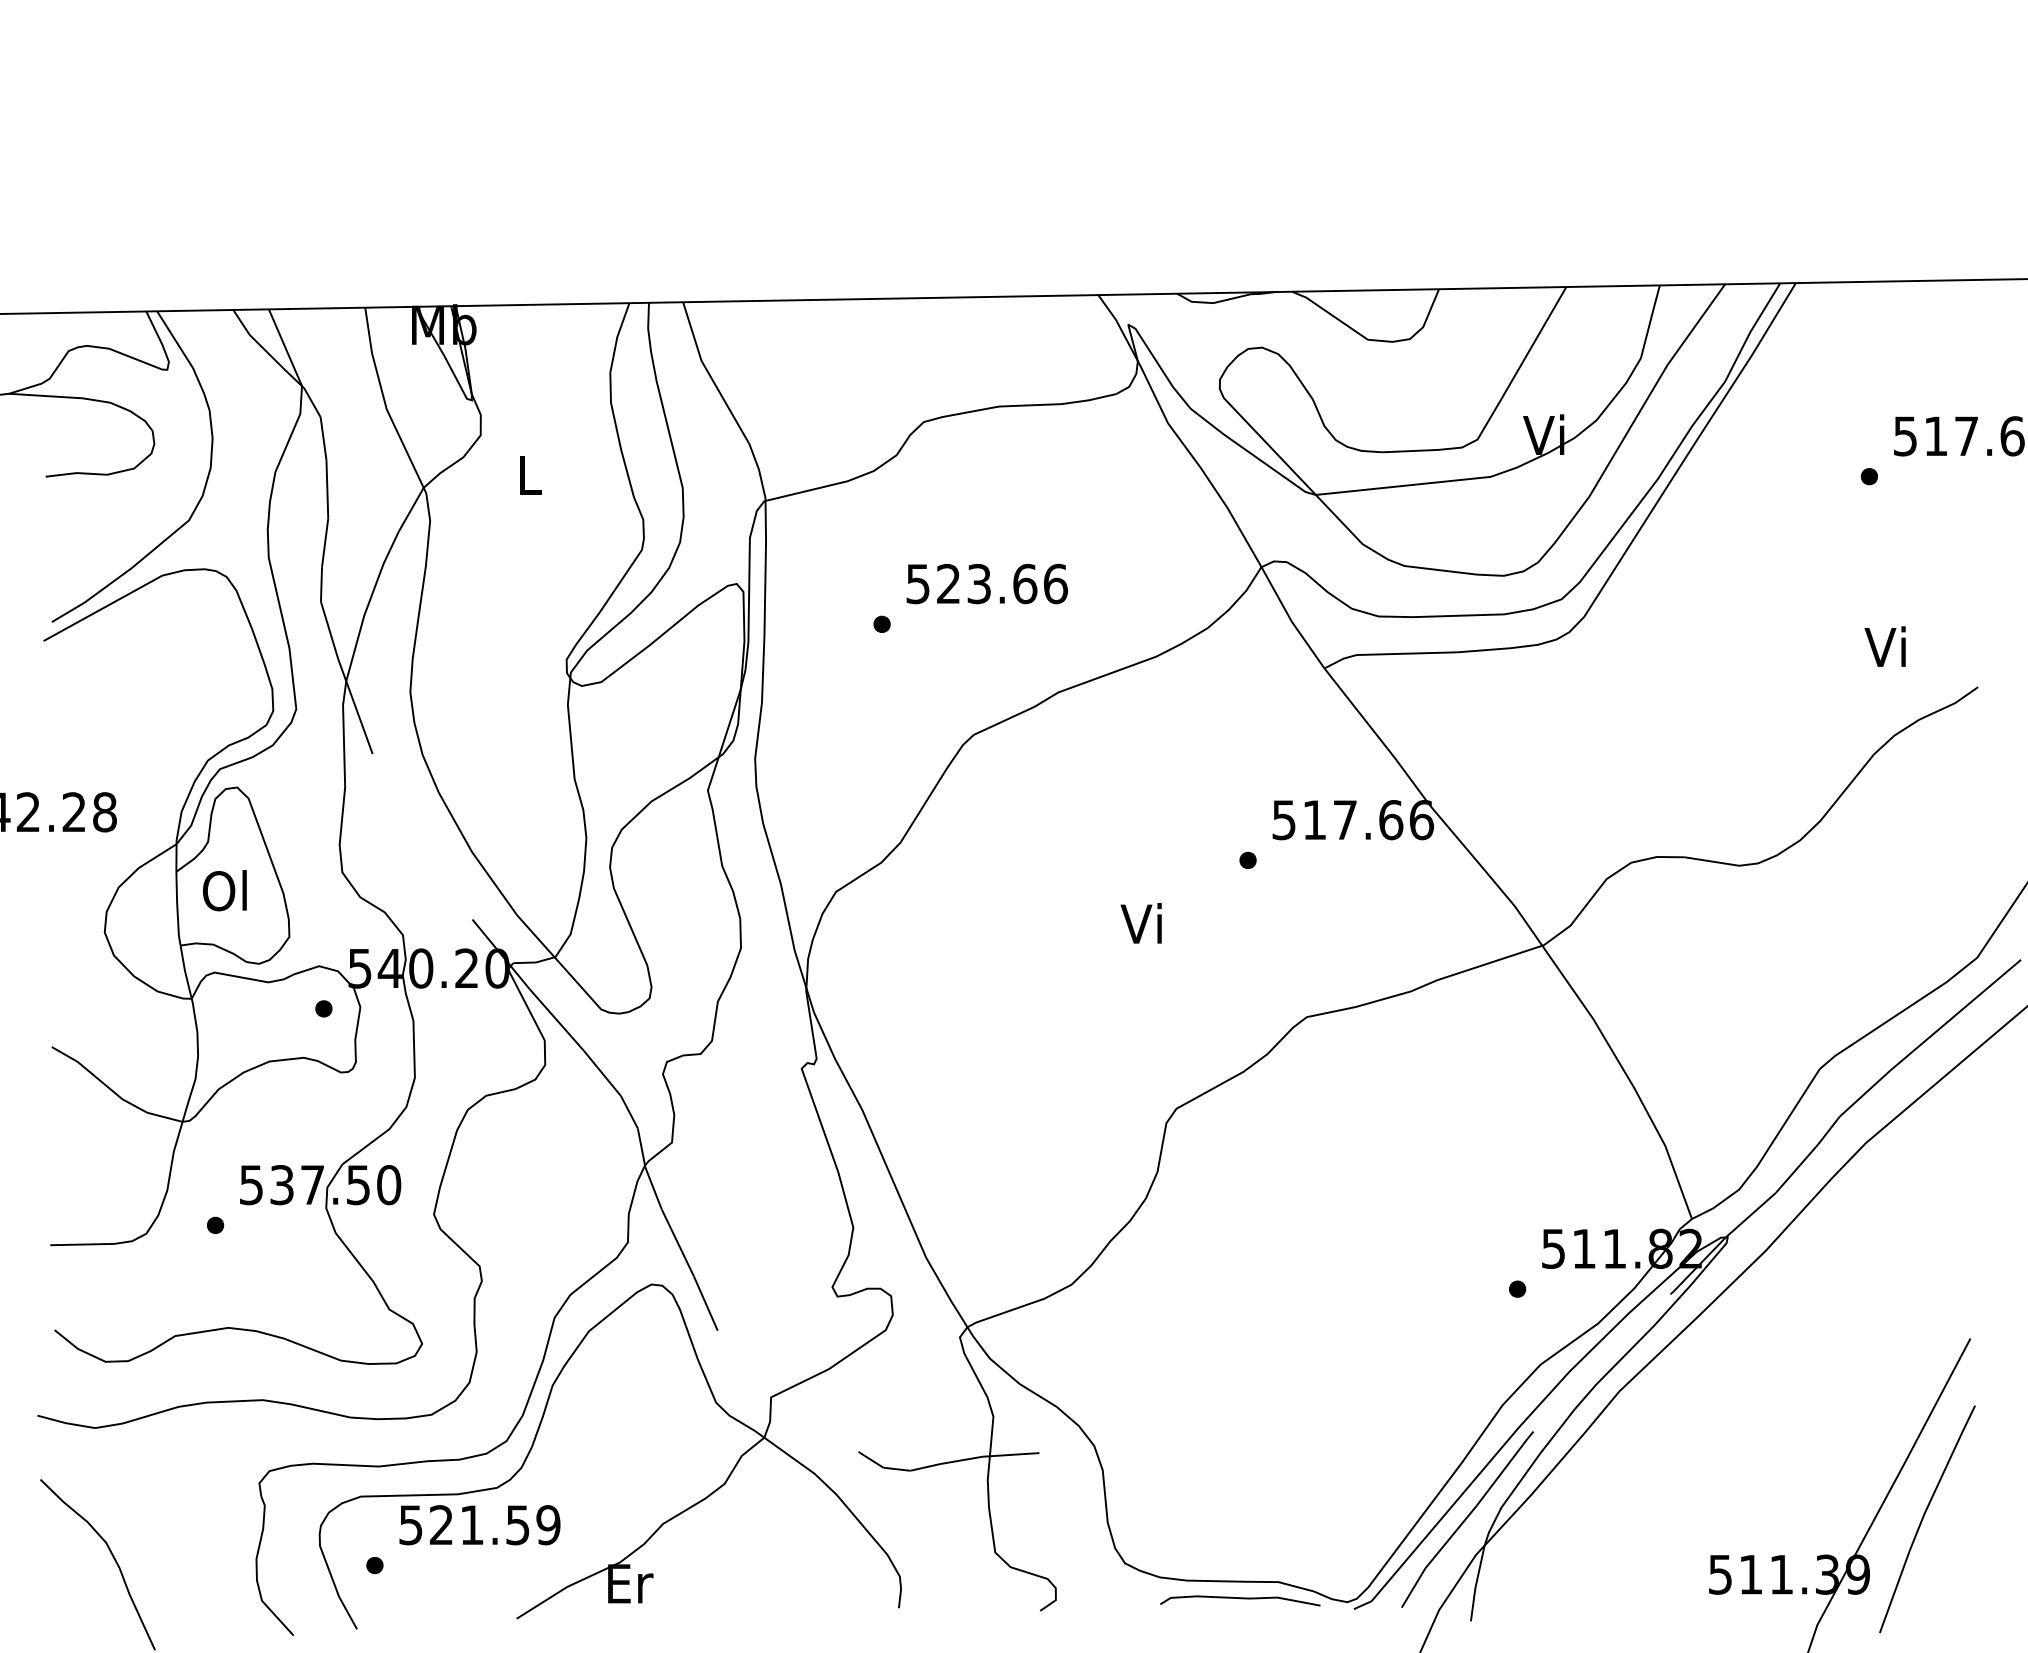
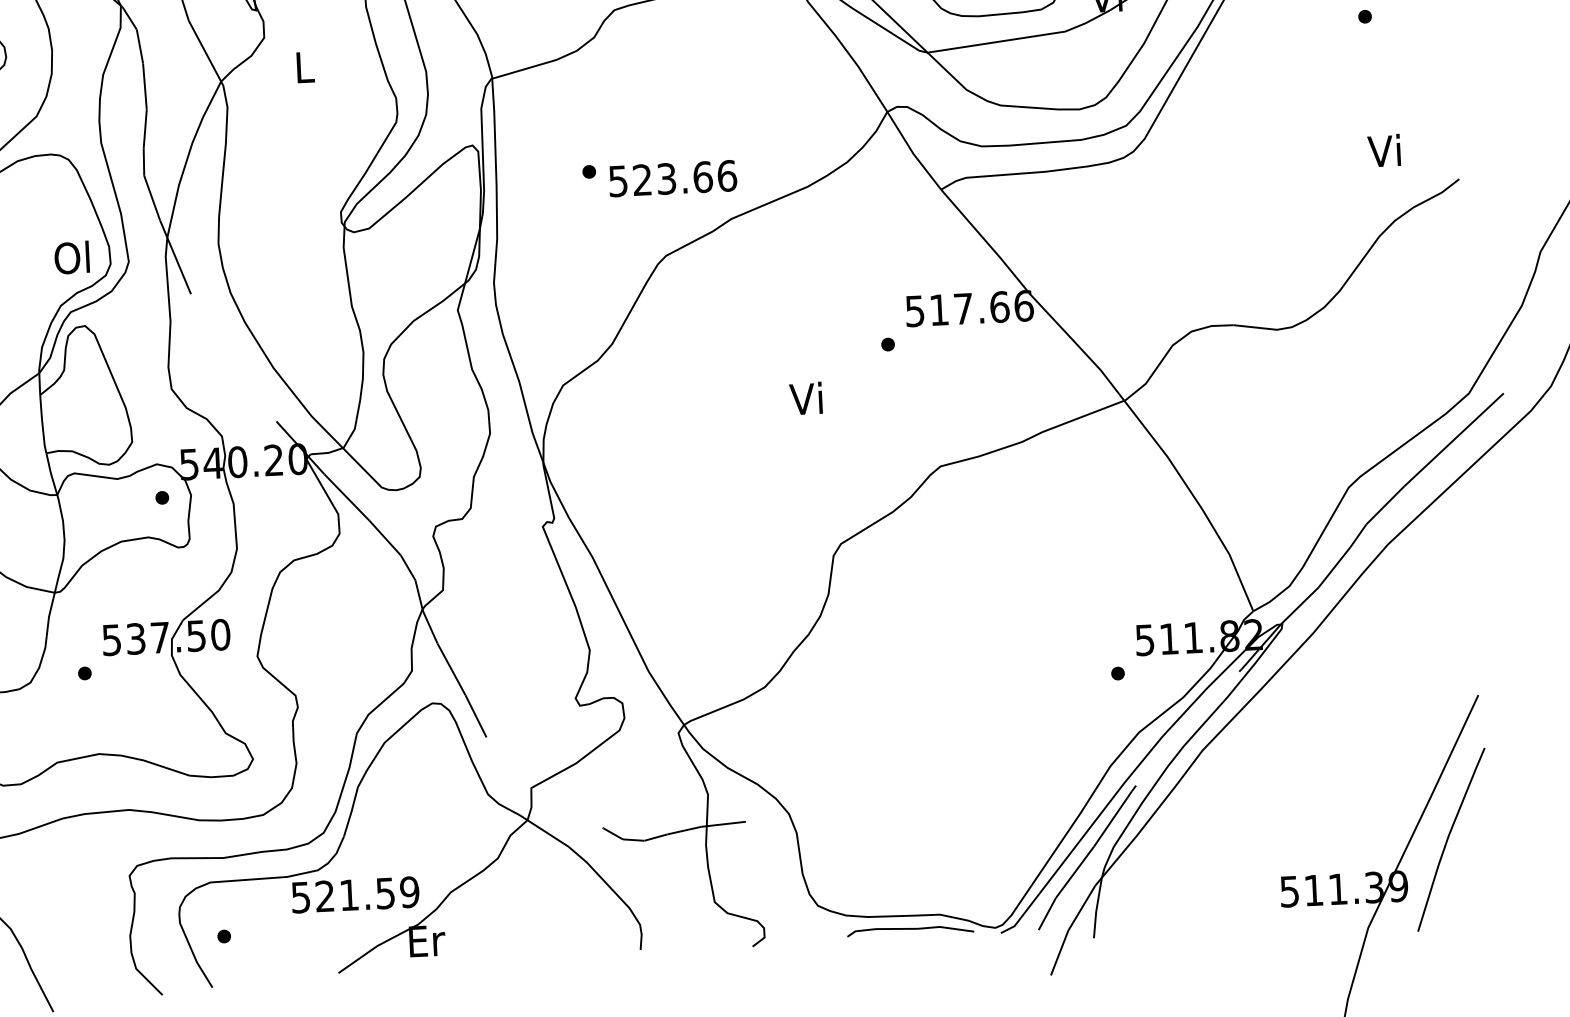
text: (986, 584) -> (672, 179), moved
text: (224, 890) -> (71, 257), moved
text: (479, 1525) -> (355, 895), moved

